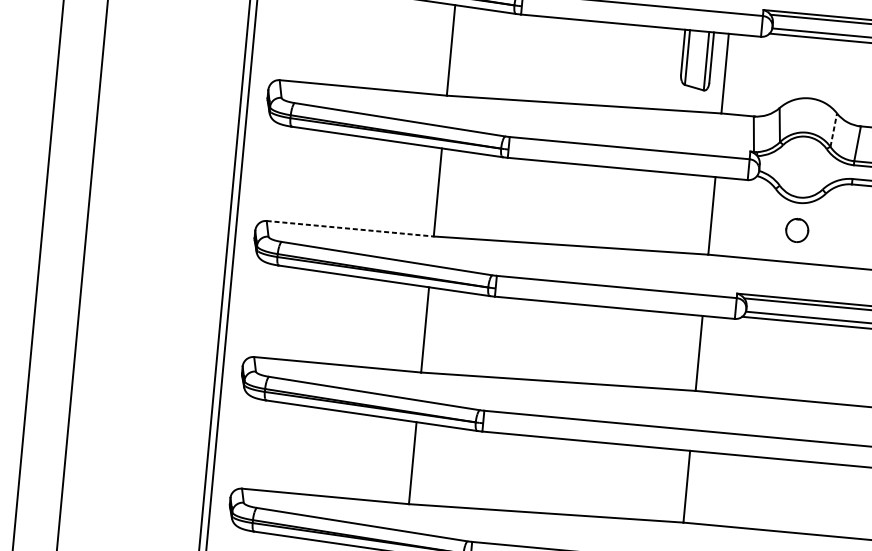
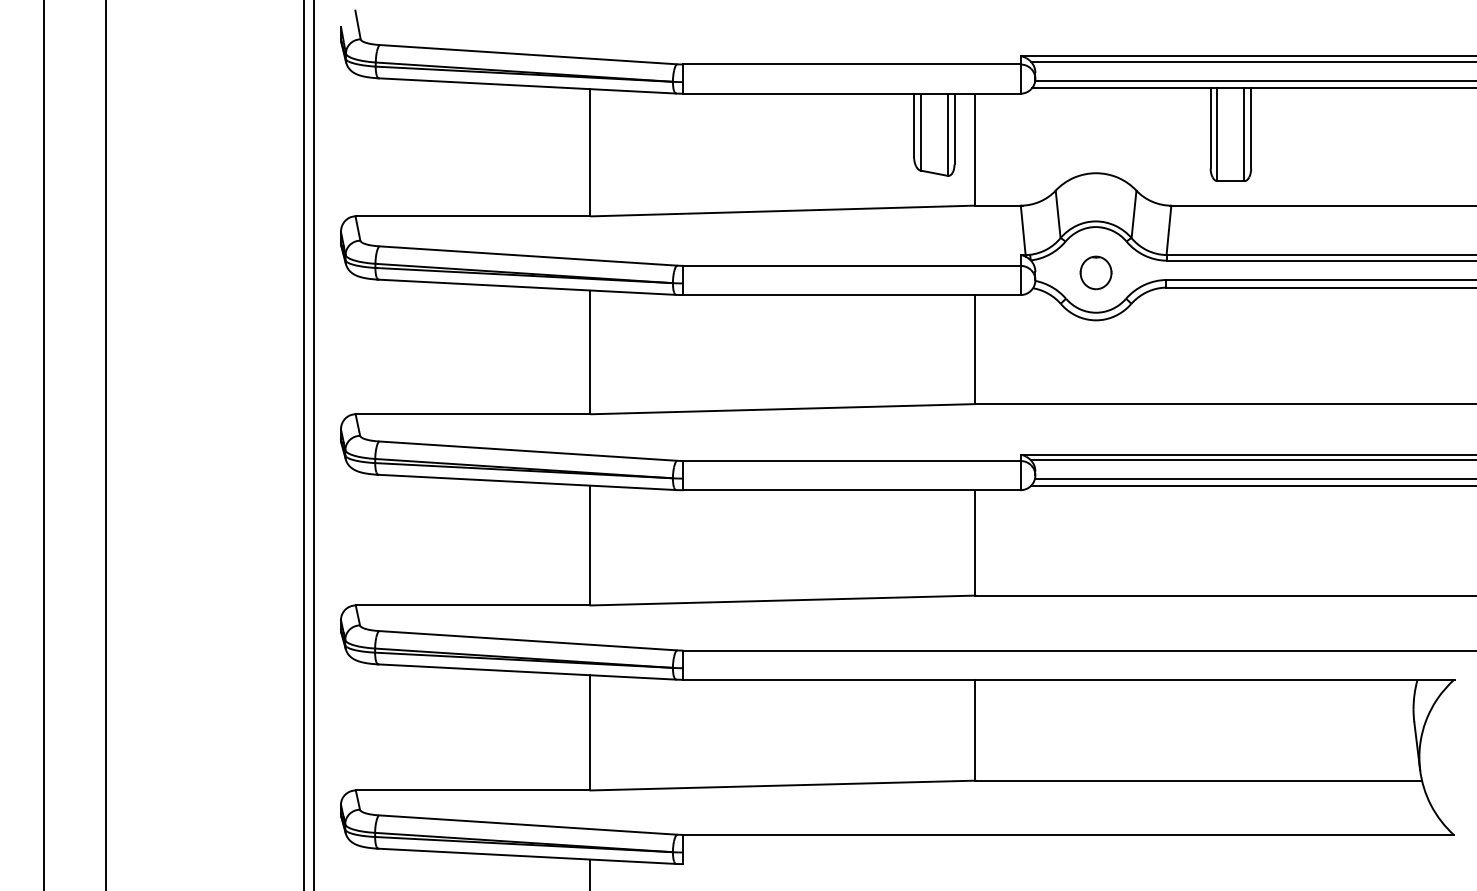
line: (834, 130) -> (1134, 214), dashed -> solid
line: (350, 228) -> (473, 414), dashed -> solid
part: (796, 230) -> (1095, 272), moved

